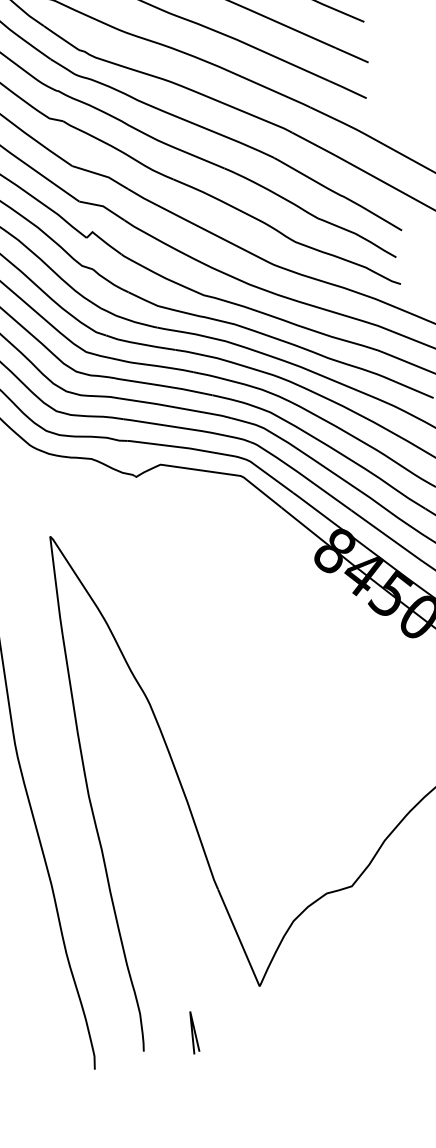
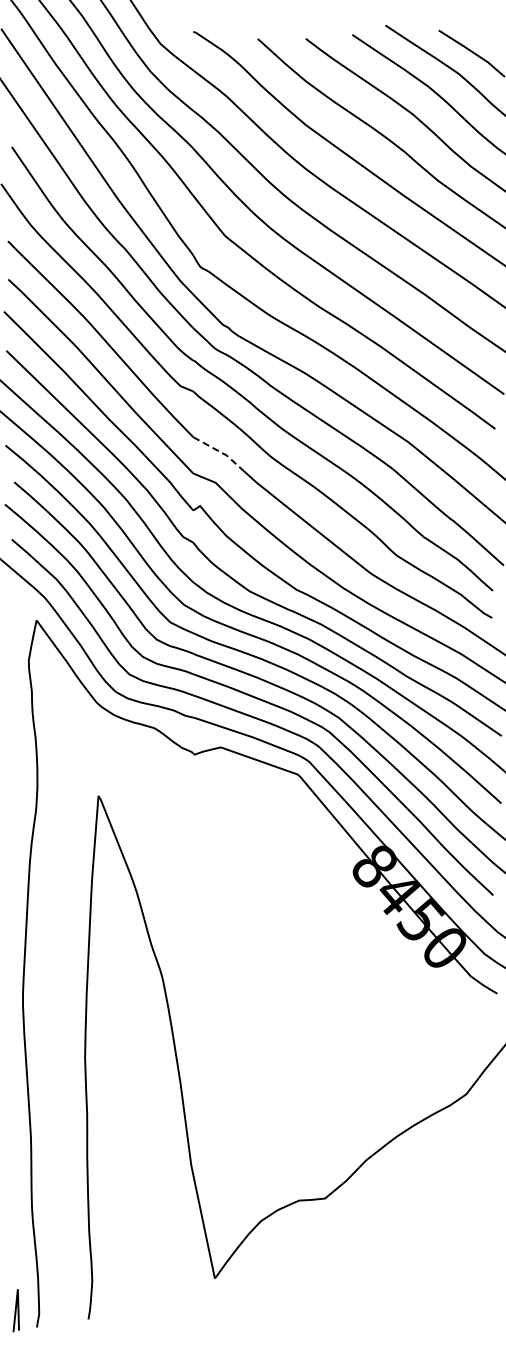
line: (101, 175) -> (220, 452), solid -> dashed
line: (192, 1032) -> (15, 1310), moved

